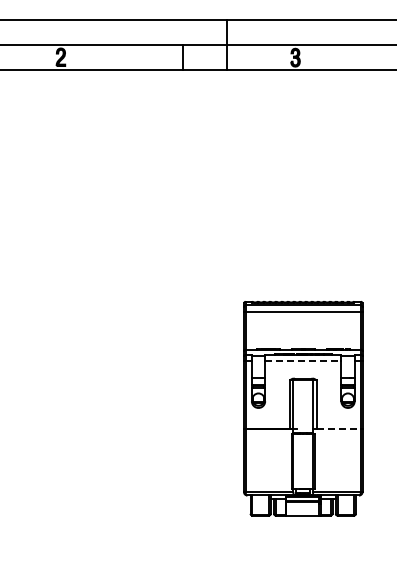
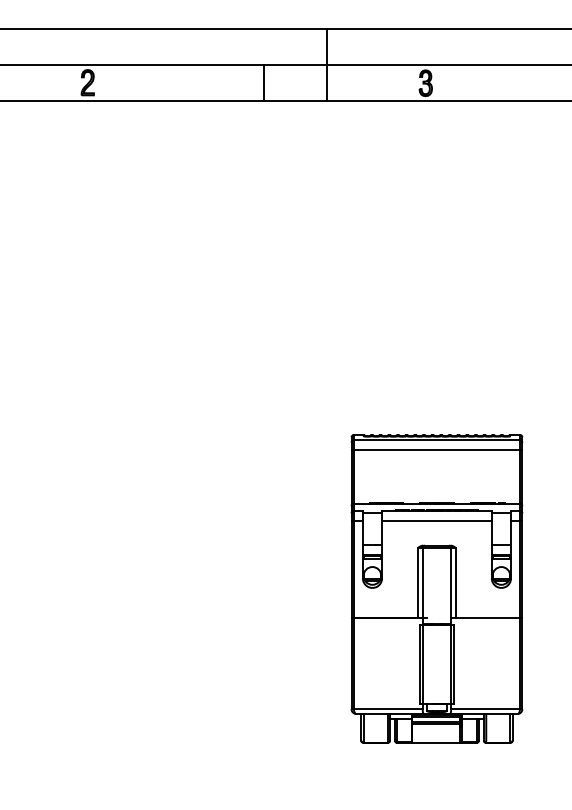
line: (303, 361) -> (437, 520), dashed -> solid
line: (339, 428) -> (489, 617), dashed -> solid

